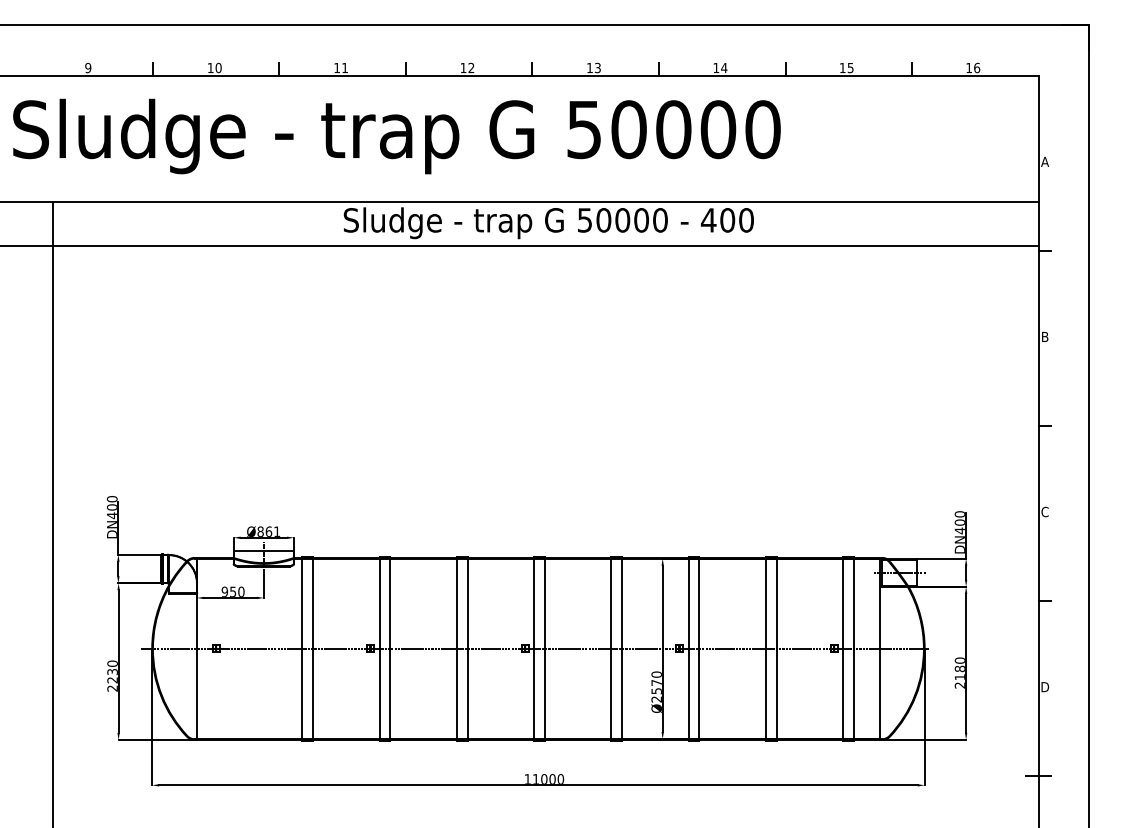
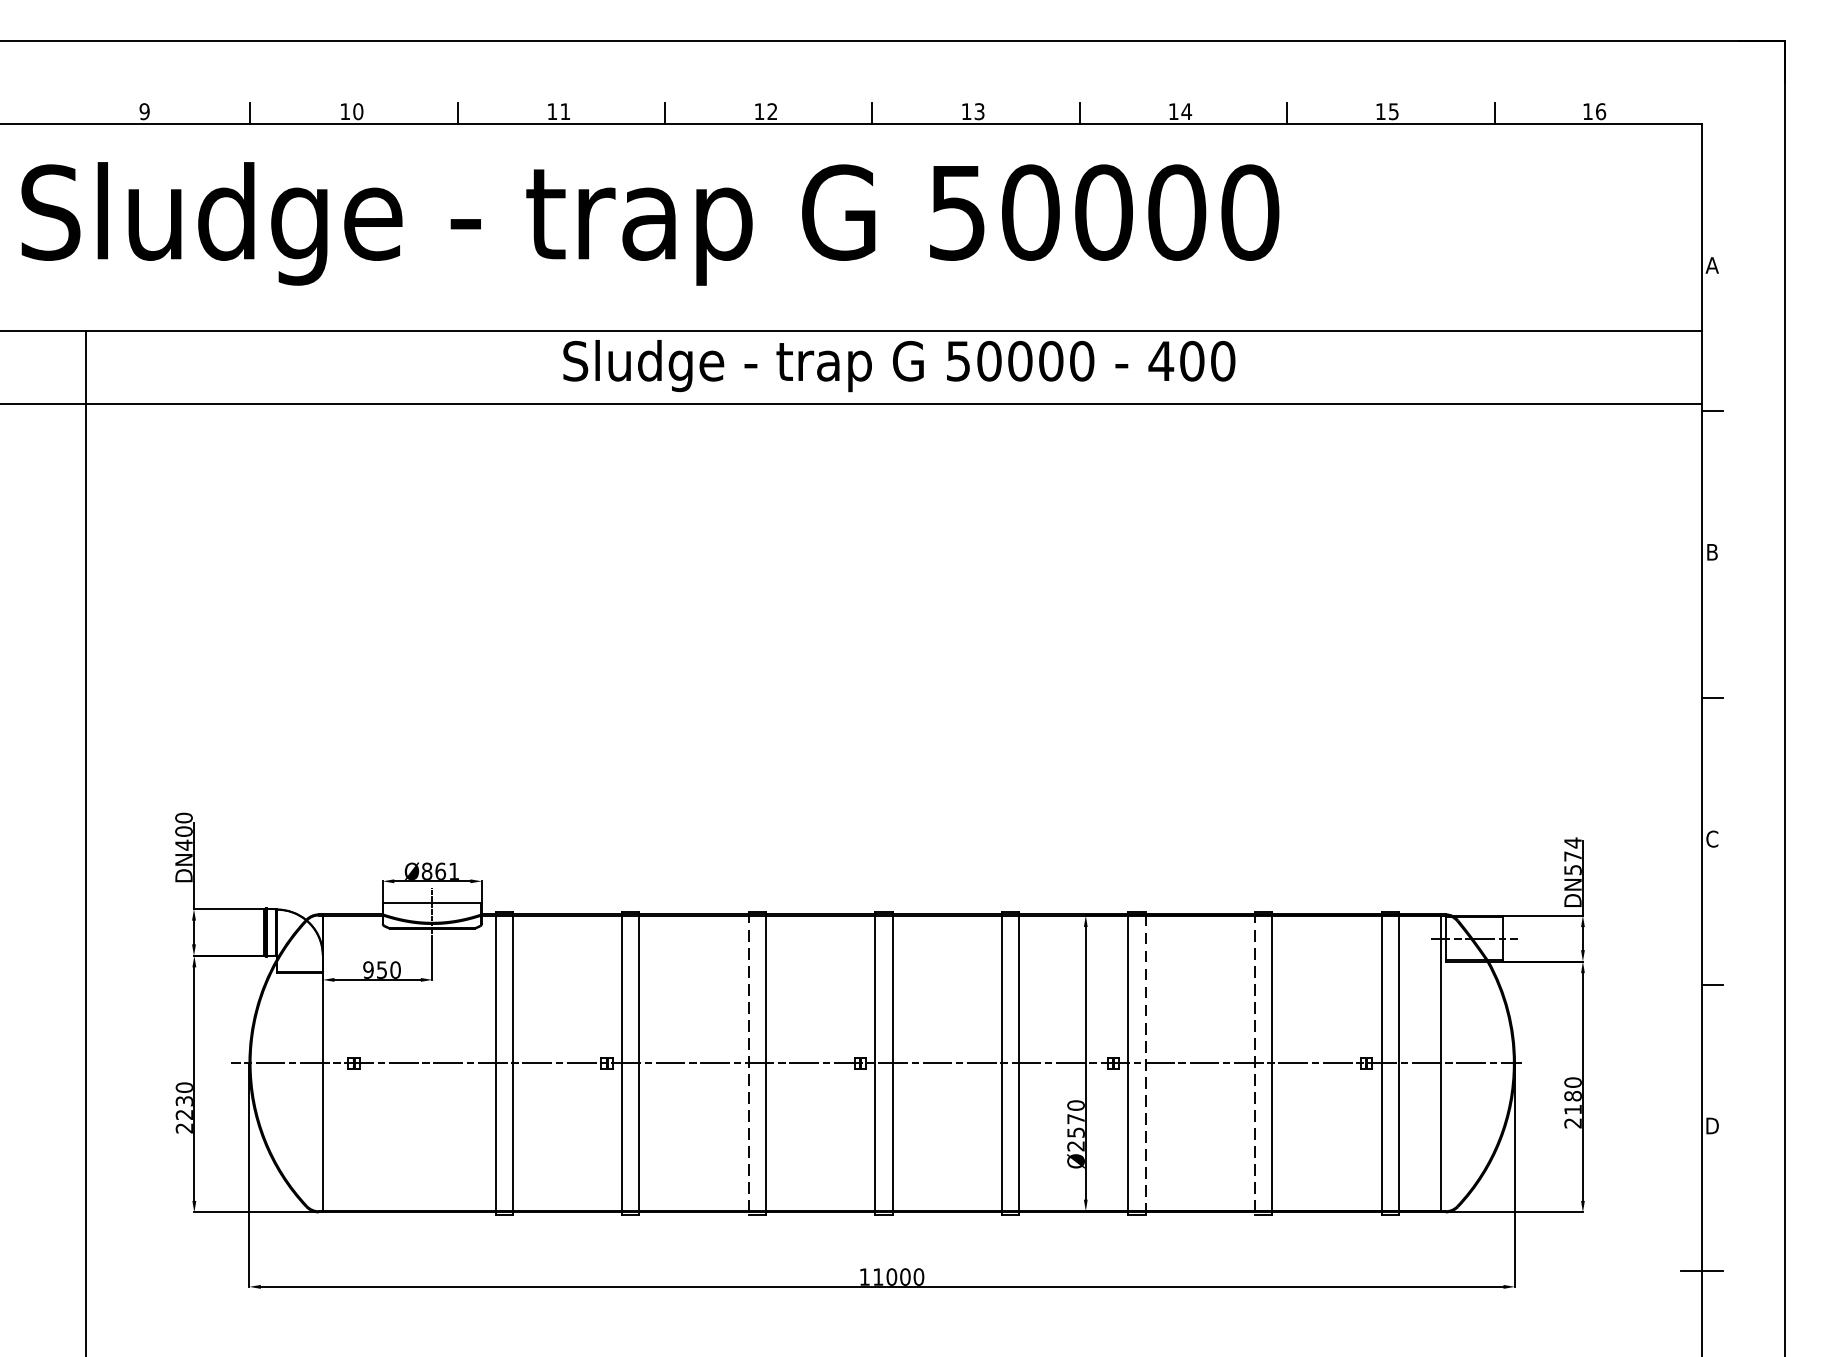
text: (959, 522) -> (1572, 856), DN400 -> DN574
line: (699, 648) -> (1146, 1062), solid -> dashed
line: (456, 649) -> (747, 1064), solid -> dashed
line: (765, 649) -> (1254, 1064), solid -> dashed

